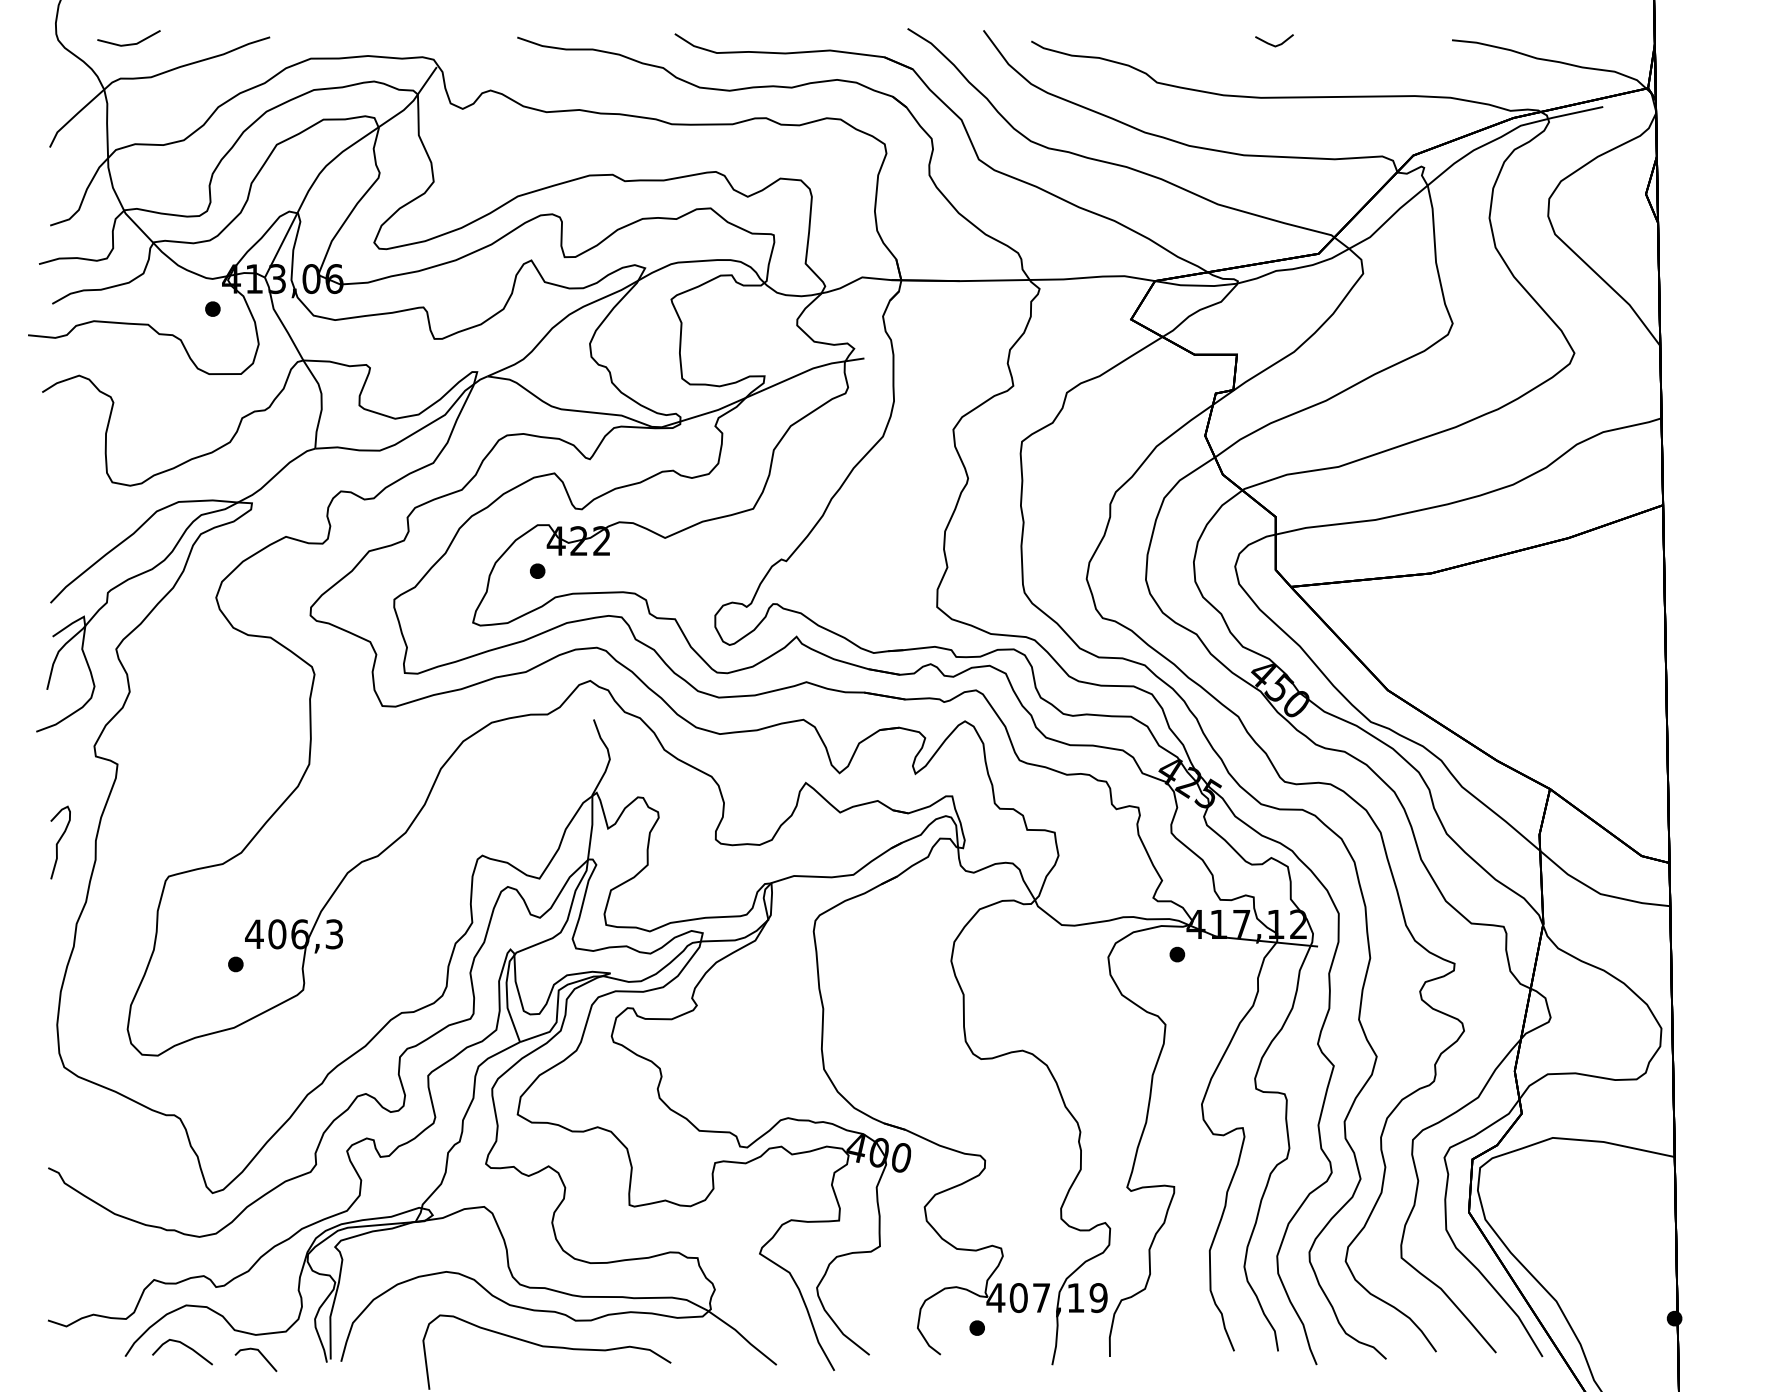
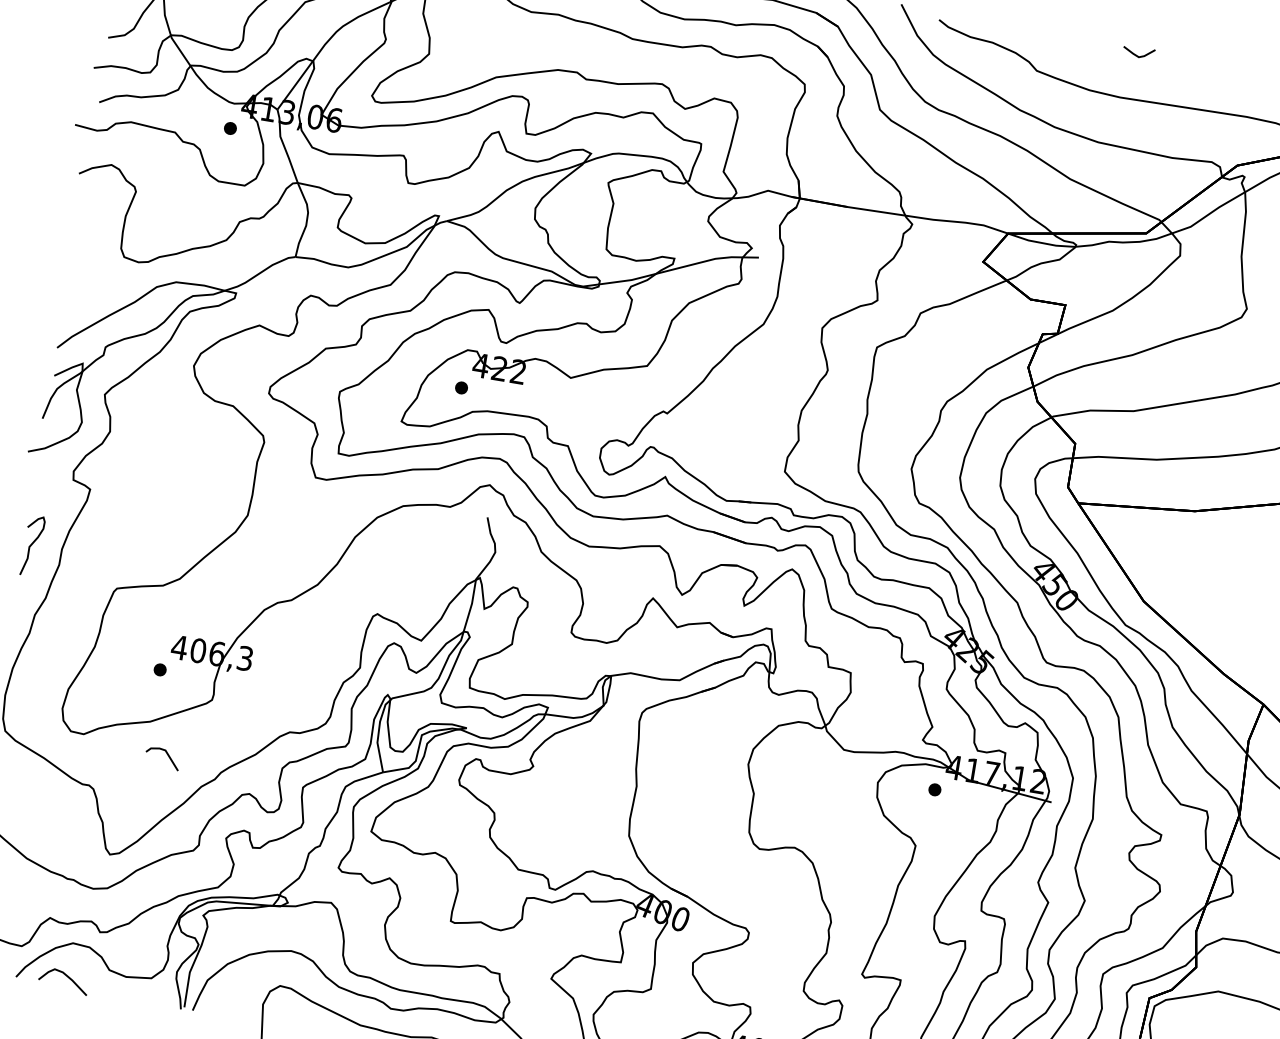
line: (260, 1354) -> (166, 754), moved

